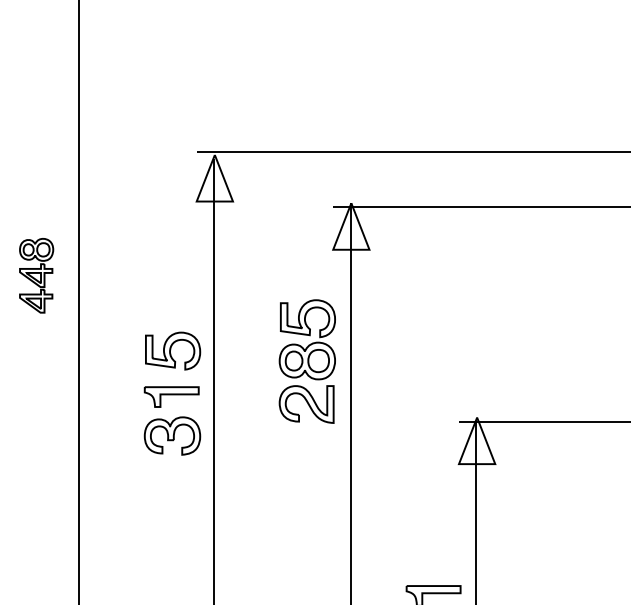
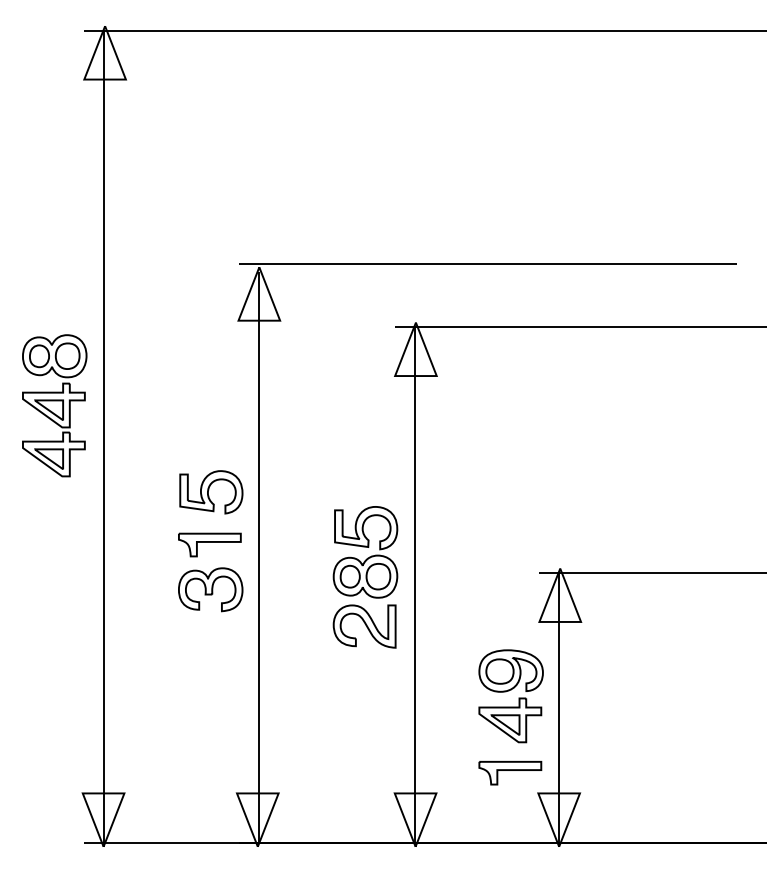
part: (36, 275) -> (54, 405), size x1.67
part: (307, 361) -> (365, 577), moved
part: (433, 529) -> (510, 696), added

